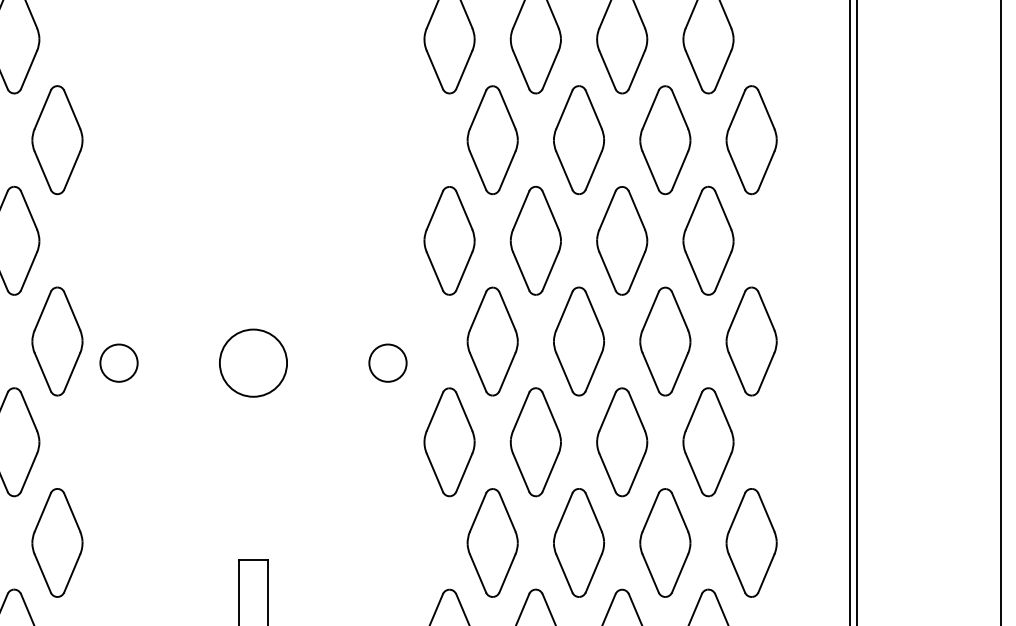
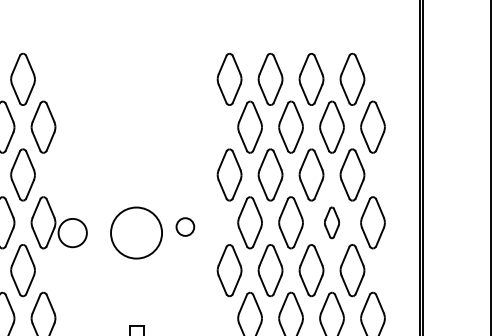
part: (664, 340) -> (331, 222), size x0.6
circle: (118, 361) -> (72, 232), size x1.6
circle: (388, 361) -> (185, 226), moved
circle: (253, 364) -> (136, 233), size x1.6

